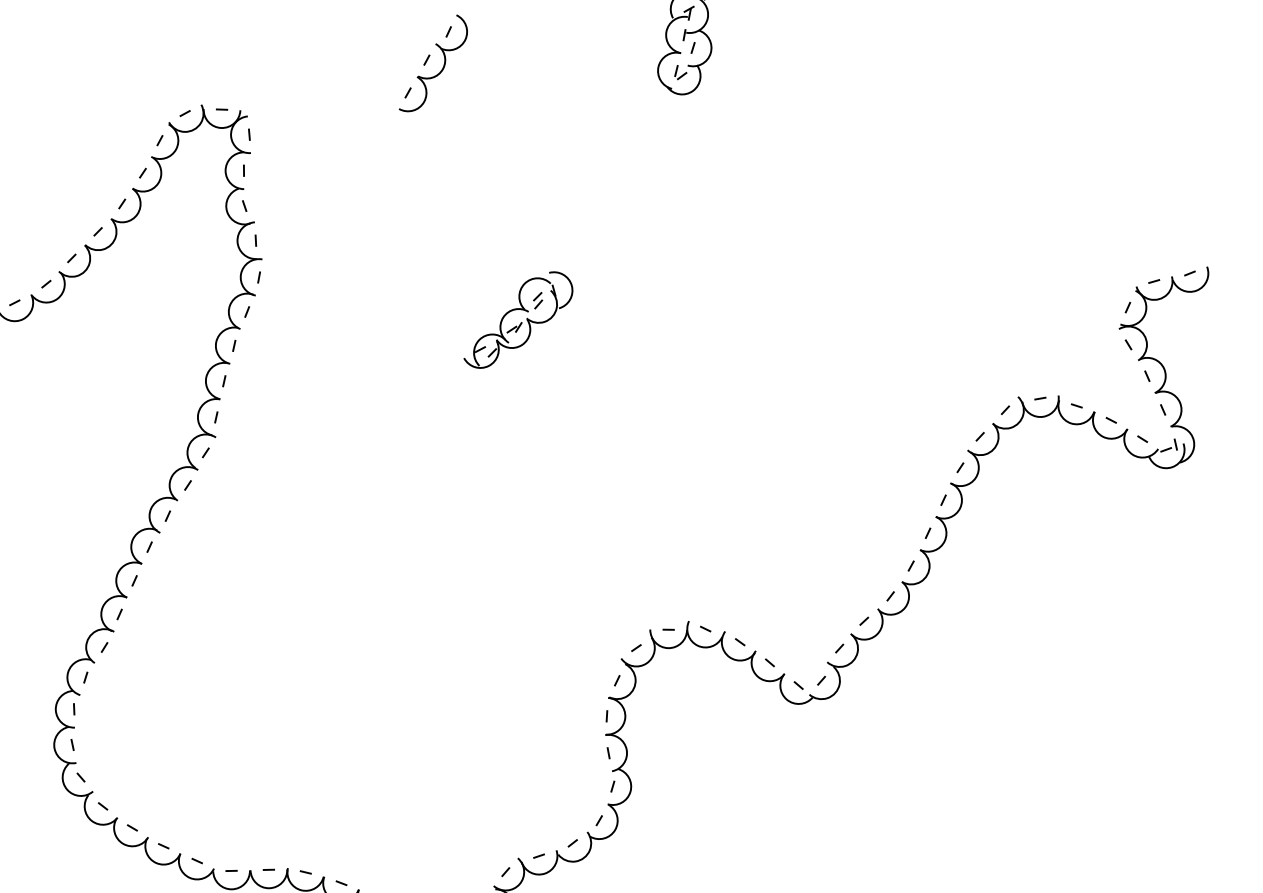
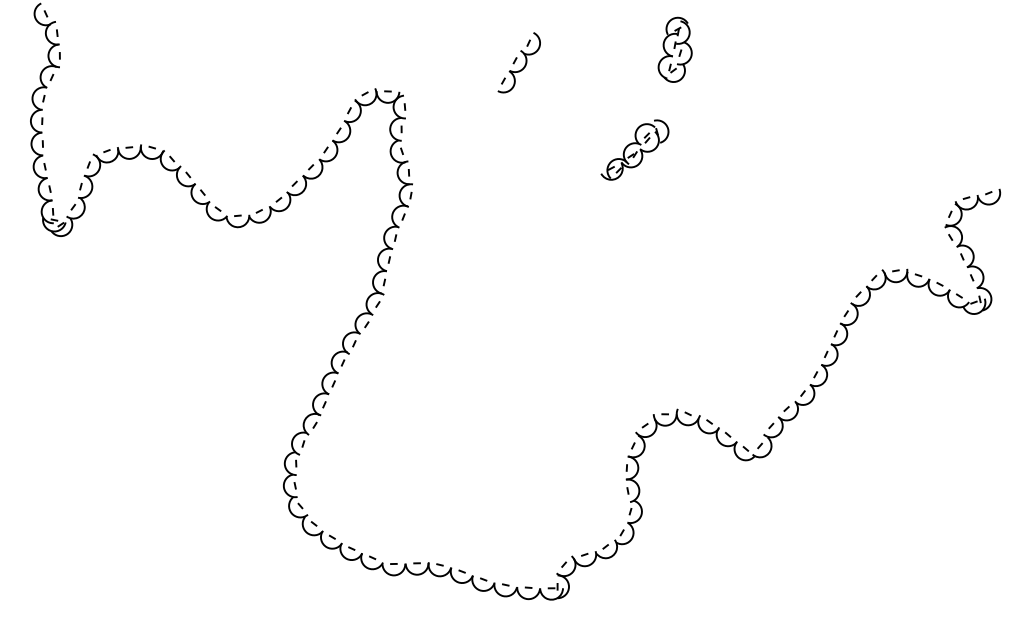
part: (517, 319) -> (634, 149), moved

